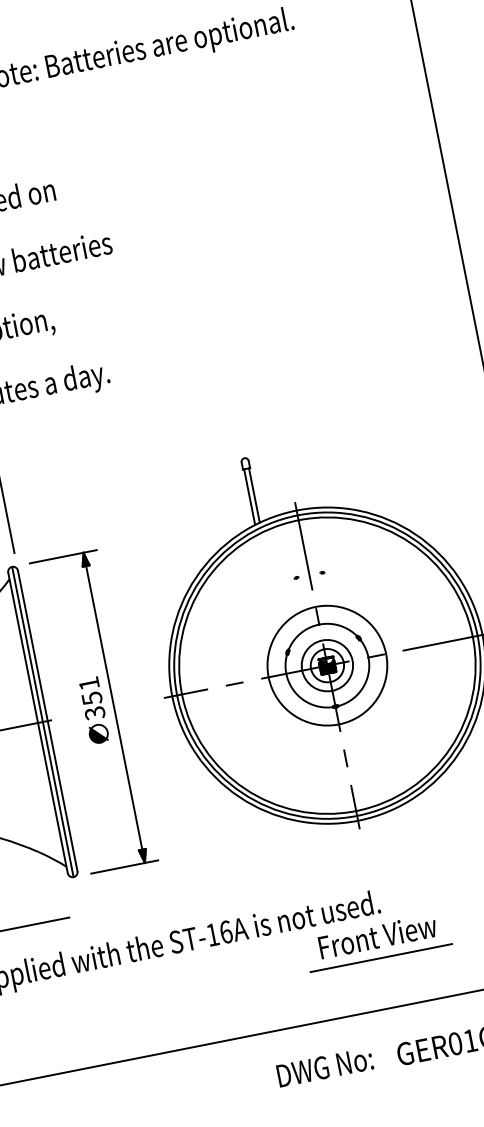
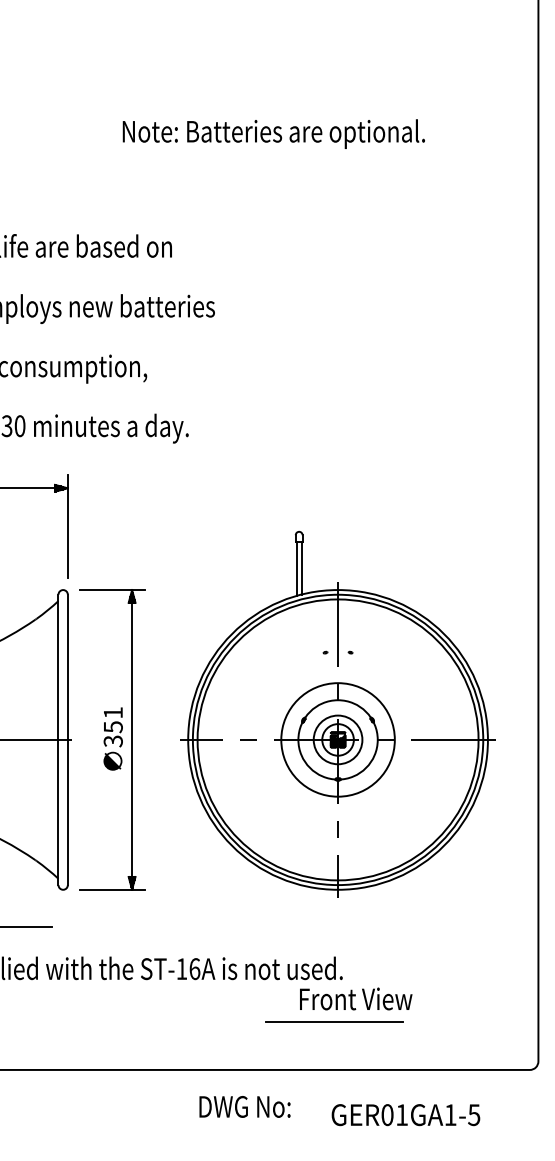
line: (43, 721) -> (63, 739), removed
text: (378, 935) -> (356, 998), moved
text: (324, 1066) -> (244, 1106), moved

